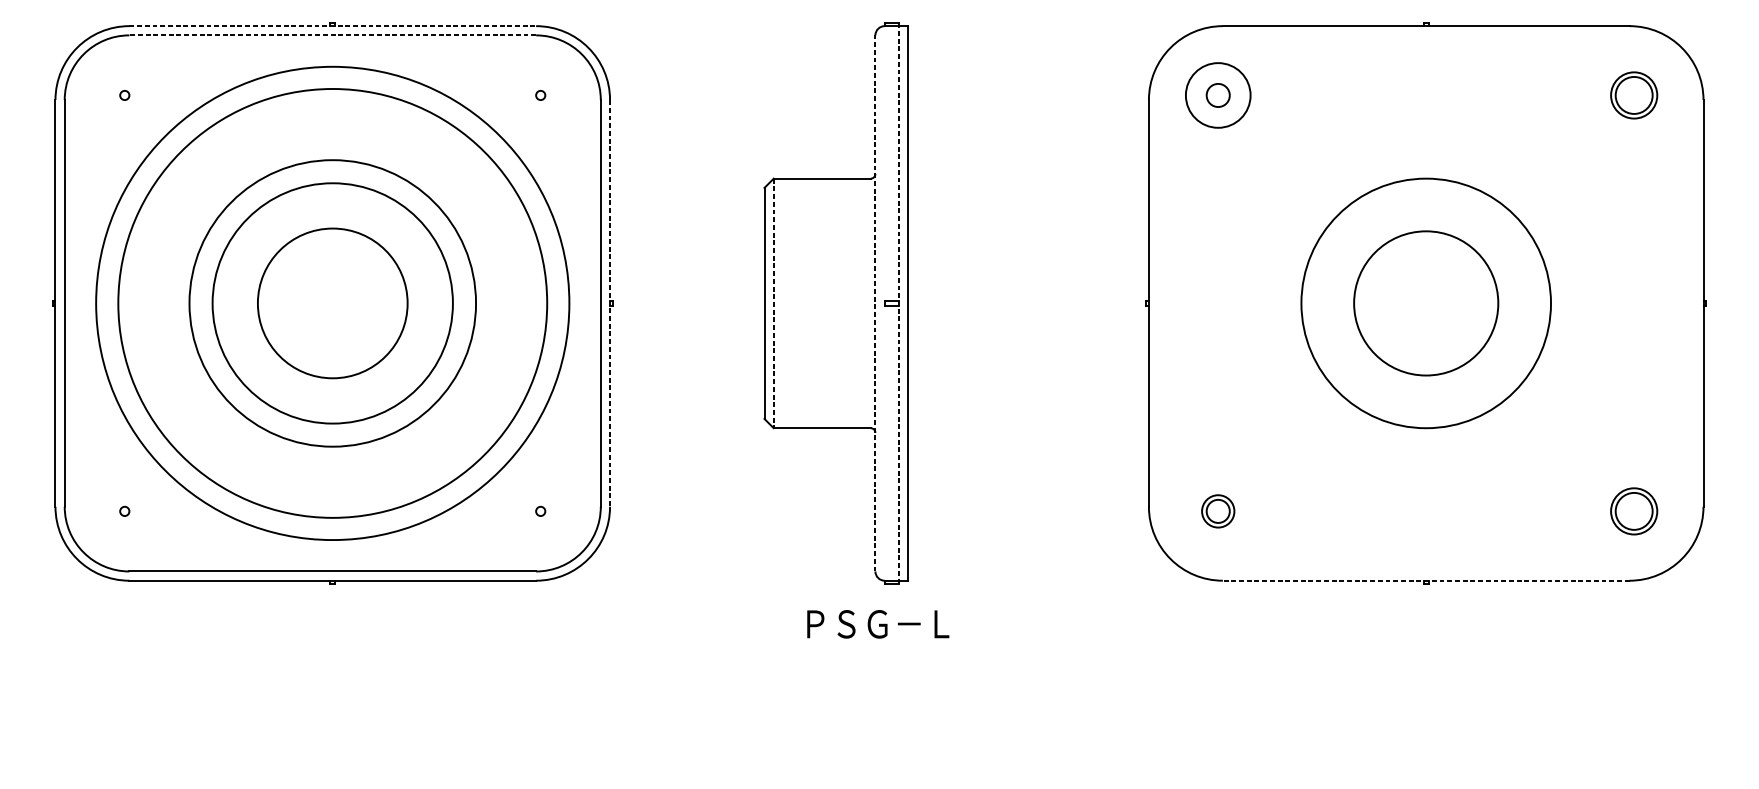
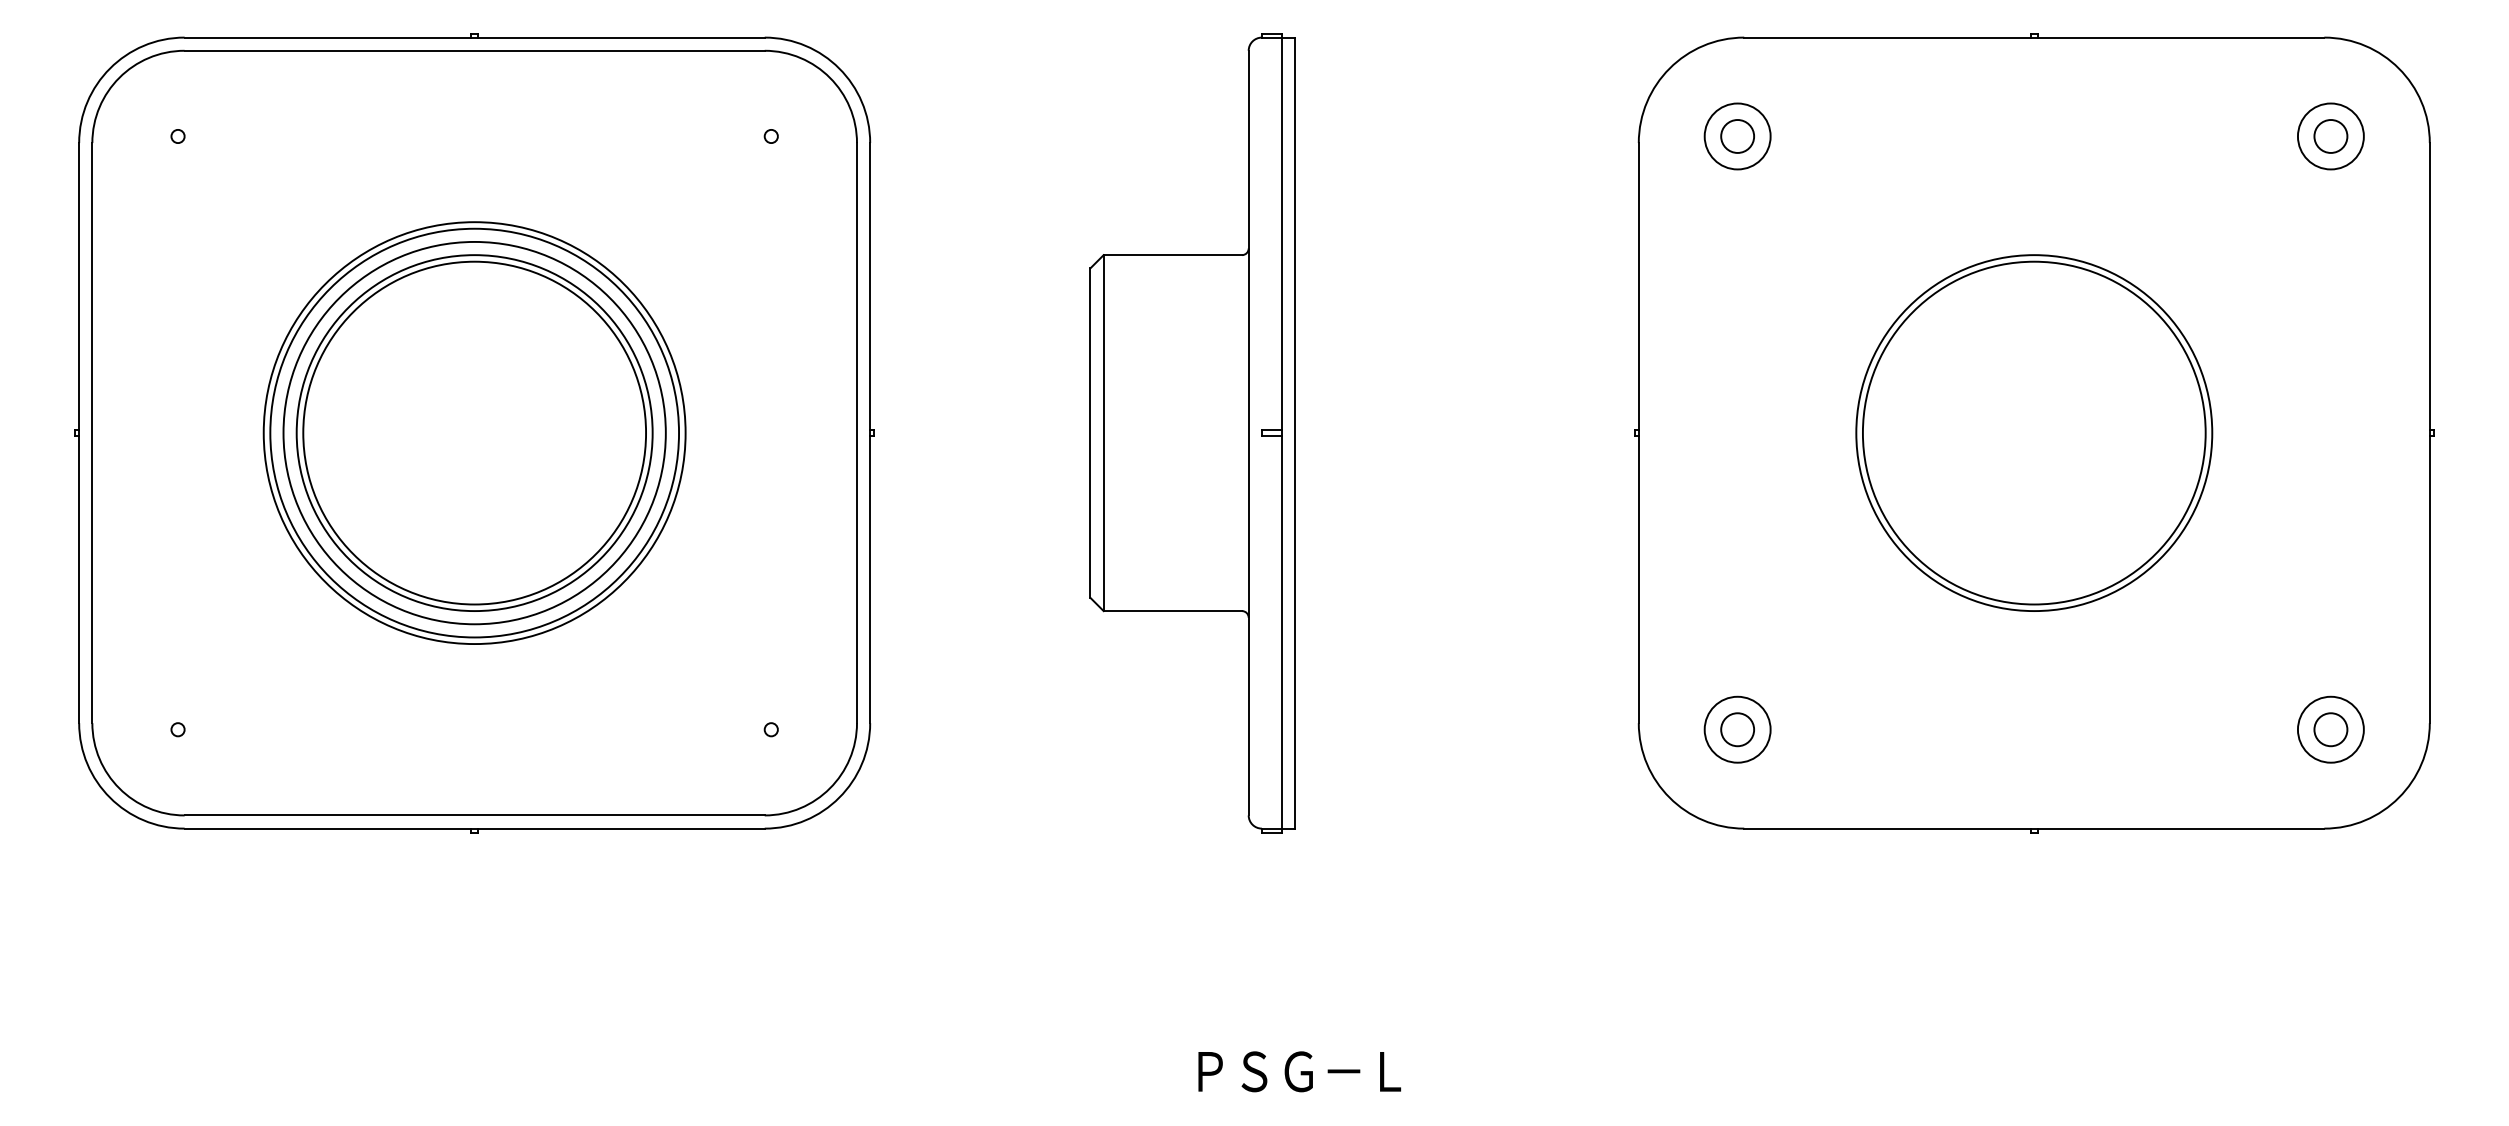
line: (333, 26) -> (475, 37), dashed -> solid
line: (332, 35) -> (474, 50), dashed -> solid
circle: (1218, 95) -> (1737, 136), size x0.71
circle: (1633, 95) -> (2330, 136), size x0.62
circle: (332, 303) -> (474, 432), size x0.62
circle: (332, 303) -> (474, 433), size x0.62
circle: (332, 303) -> (474, 433), size x1.67
line: (610, 303) -> (870, 433), dashed -> solid
line: (773, 303) -> (1103, 433), dashed -> solid
line: (875, 303) -> (1248, 432), dashed -> solid
line: (898, 303) -> (1281, 432), dashed -> solid
circle: (1425, 303) -> (2033, 432), size x1.67
circle: (1218, 511) -> (1737, 729), size x1.43
circle: (1633, 511) -> (2330, 729), size x0.62
line: (1425, 580) -> (2033, 828), dashed -> solid
text: (878, 624) -> (1299, 1071), moved

